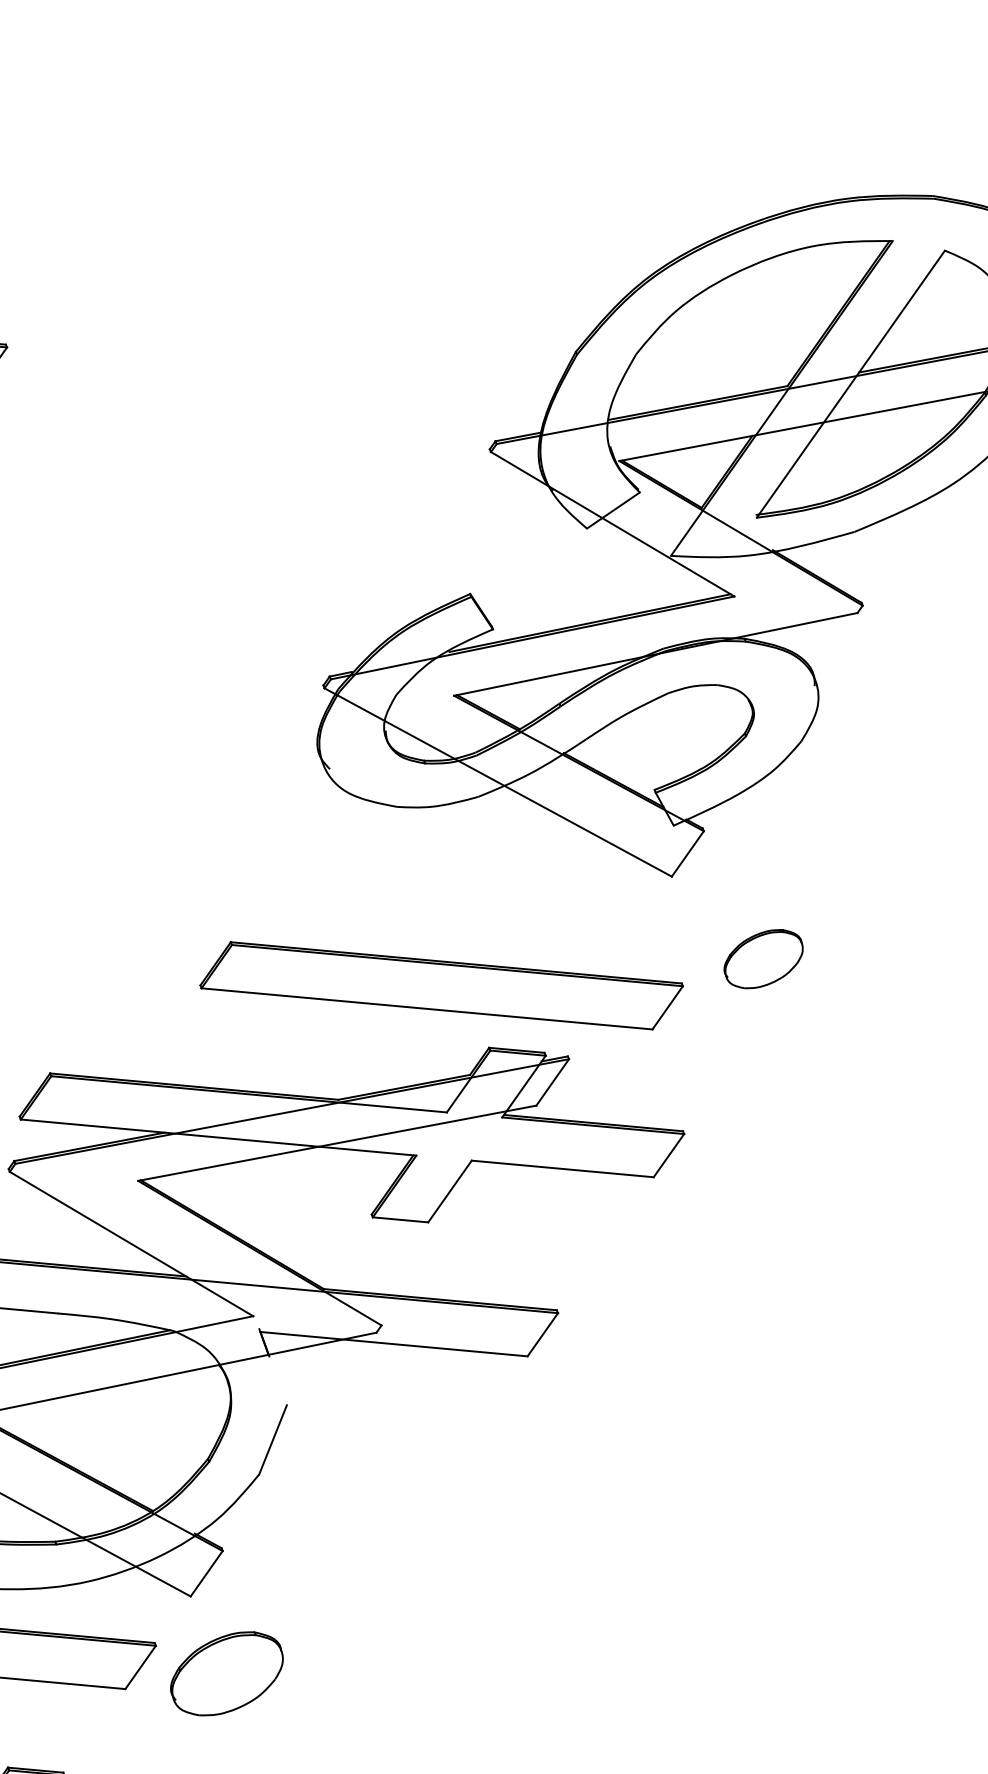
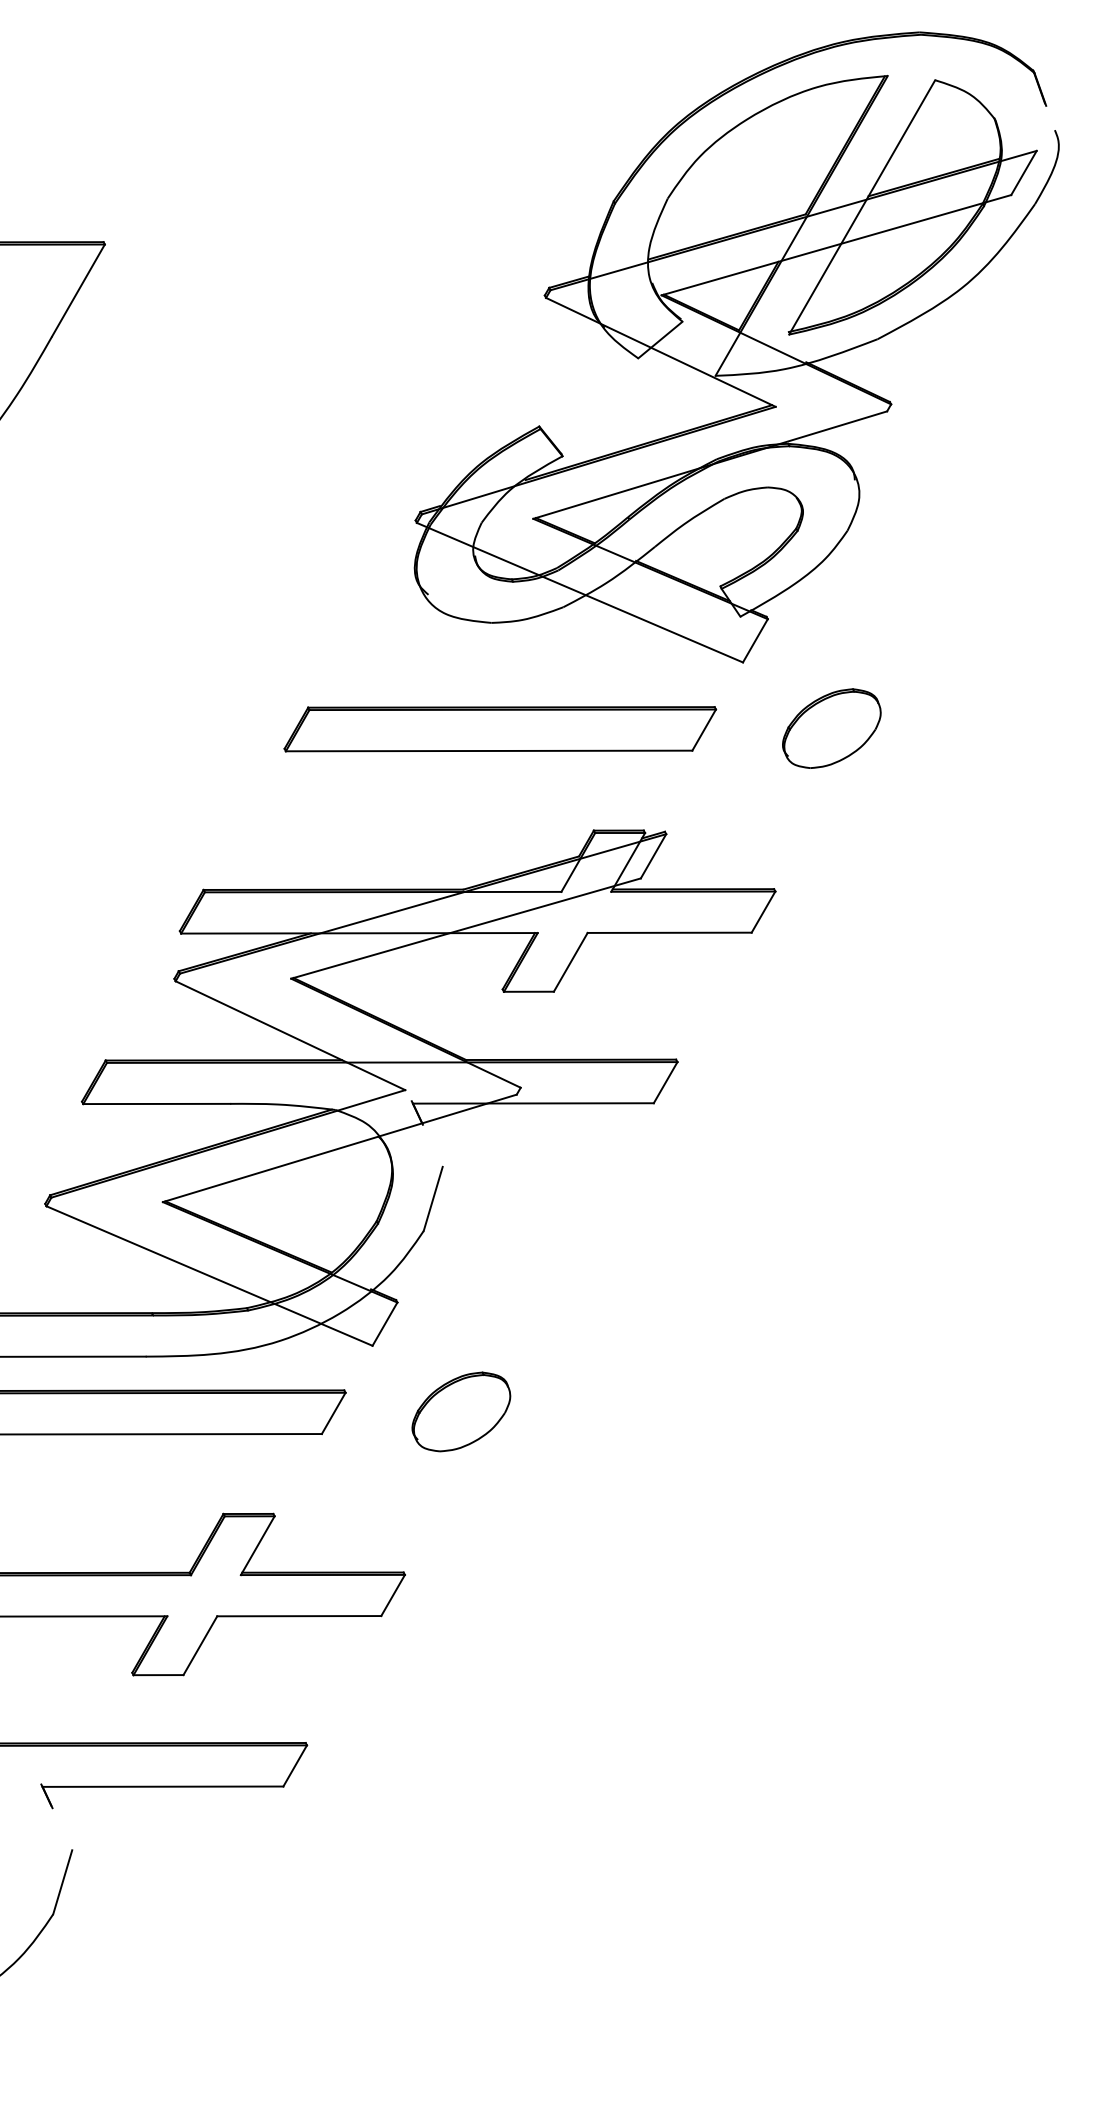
part: (763, 958) -> (831, 728), size x1.43
part: (441, 986) -> (500, 729), moved
part: (227, 1673) -> (461, 1411), moved

